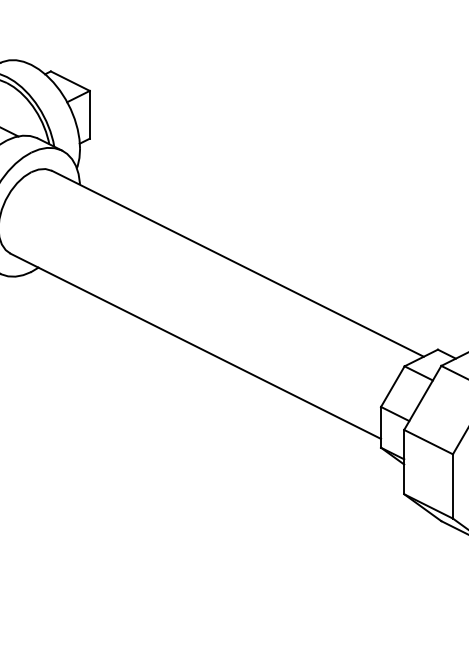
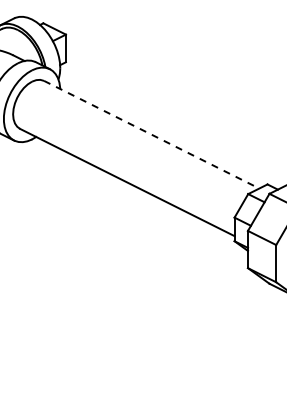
line: (239, 263) -> (152, 134), solid -> dashed

